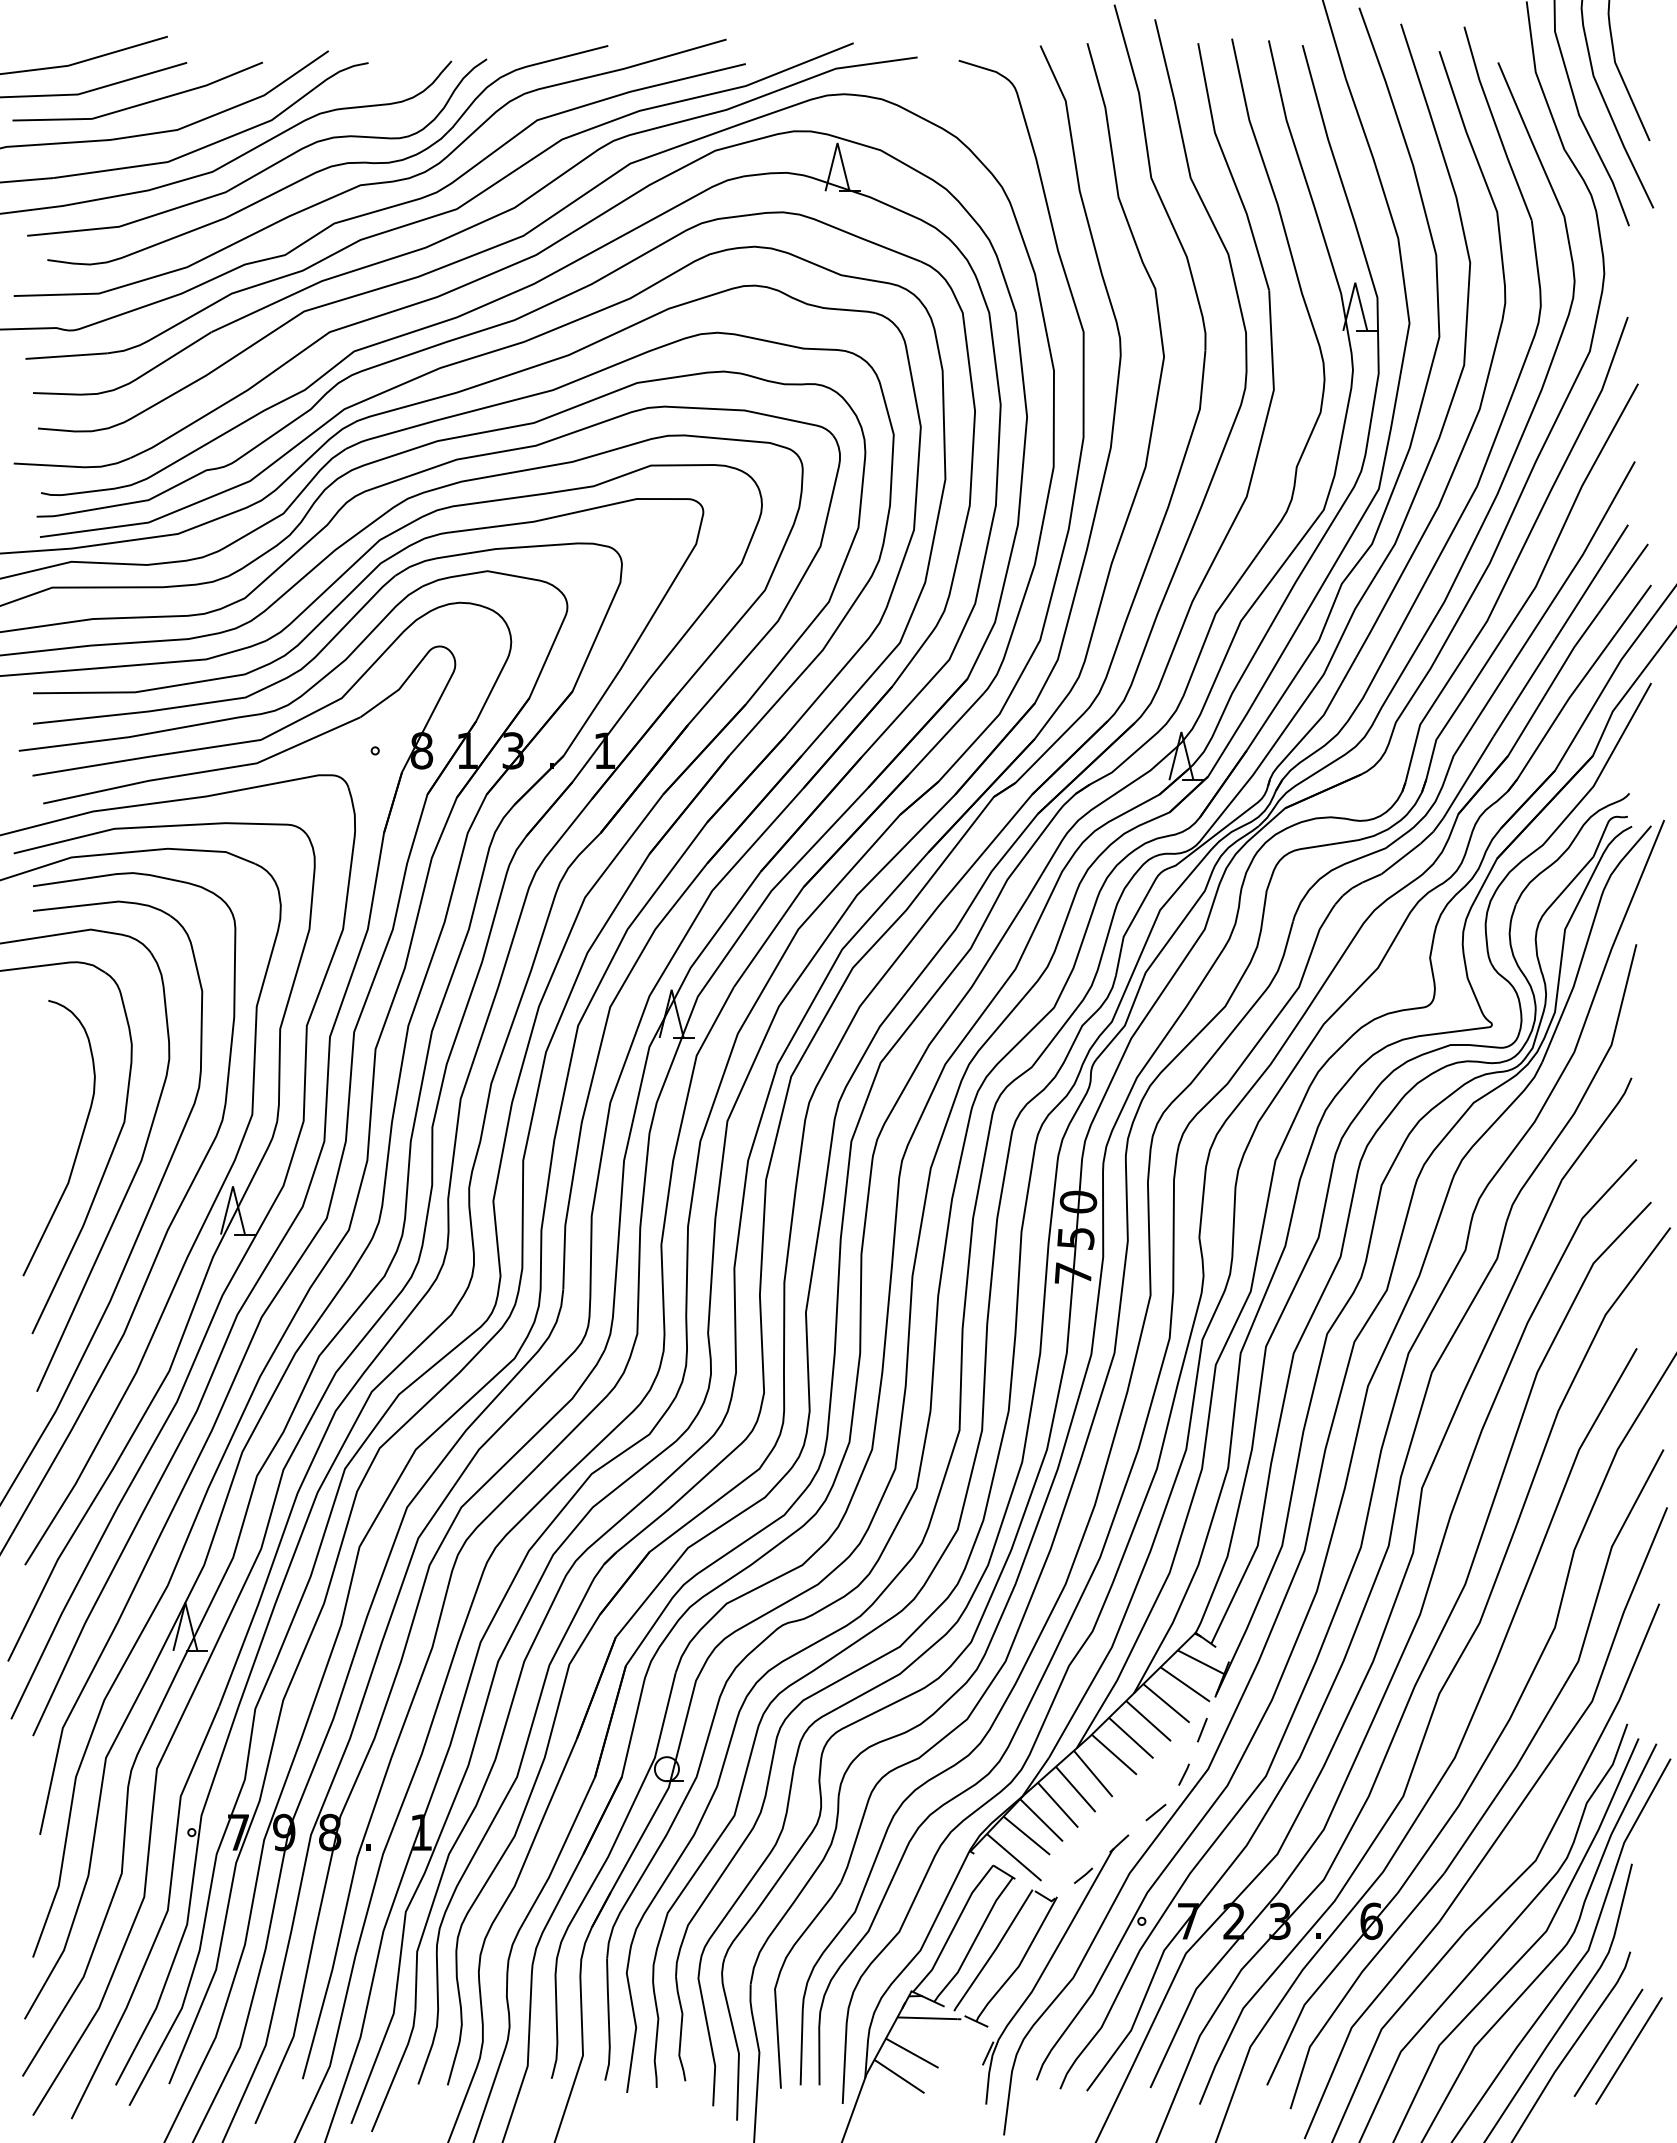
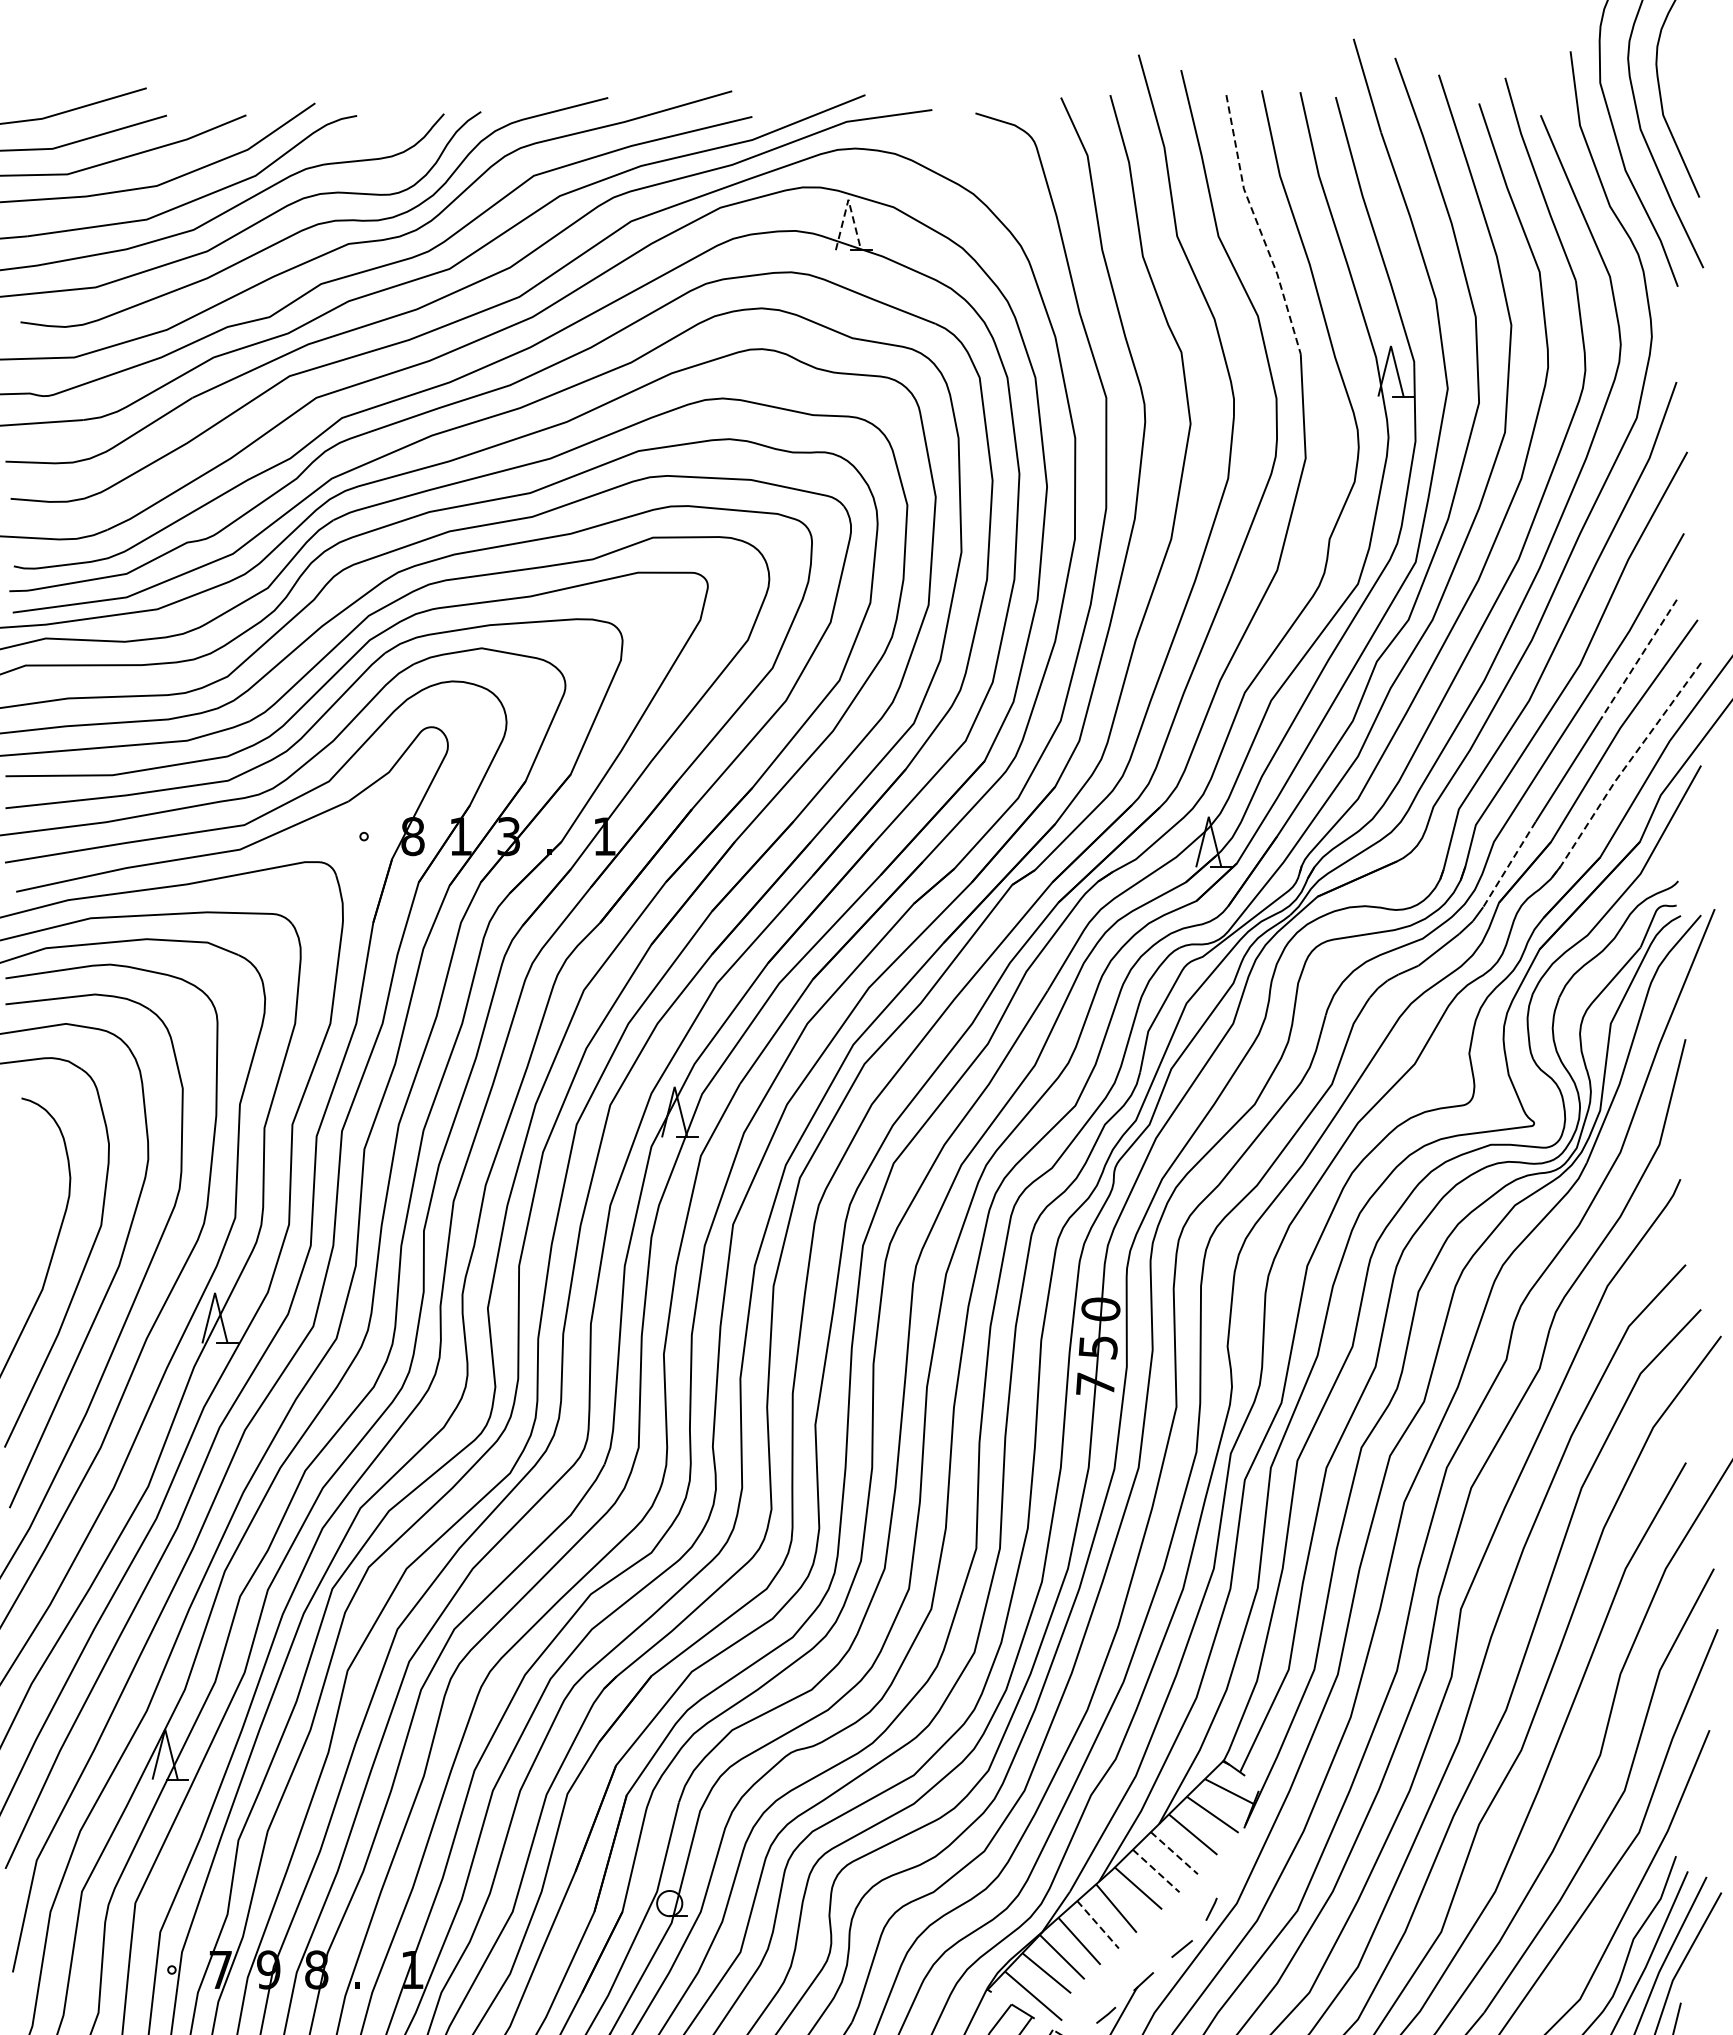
line: (837, 143) -> (848, 200), solid -> dashed
line: (1228, 167) -> (1258, 225), solid -> dashed
line: (1591, 582) -> (1638, 660), solid -> dashed
line: (1576, 687) -> (1622, 770), solid -> dashed
line: (1468, 777) -> (1509, 864), solid -> dashed
line: (1148, 1721) -> (1174, 1853), solid -> dashed
line: (1202, 1730) -> (1230, 1863), removed
line: (1131, 1738) -> (1156, 1871), solid -> dashed
line: (1076, 1789) -> (1098, 1924), solid -> dashed

